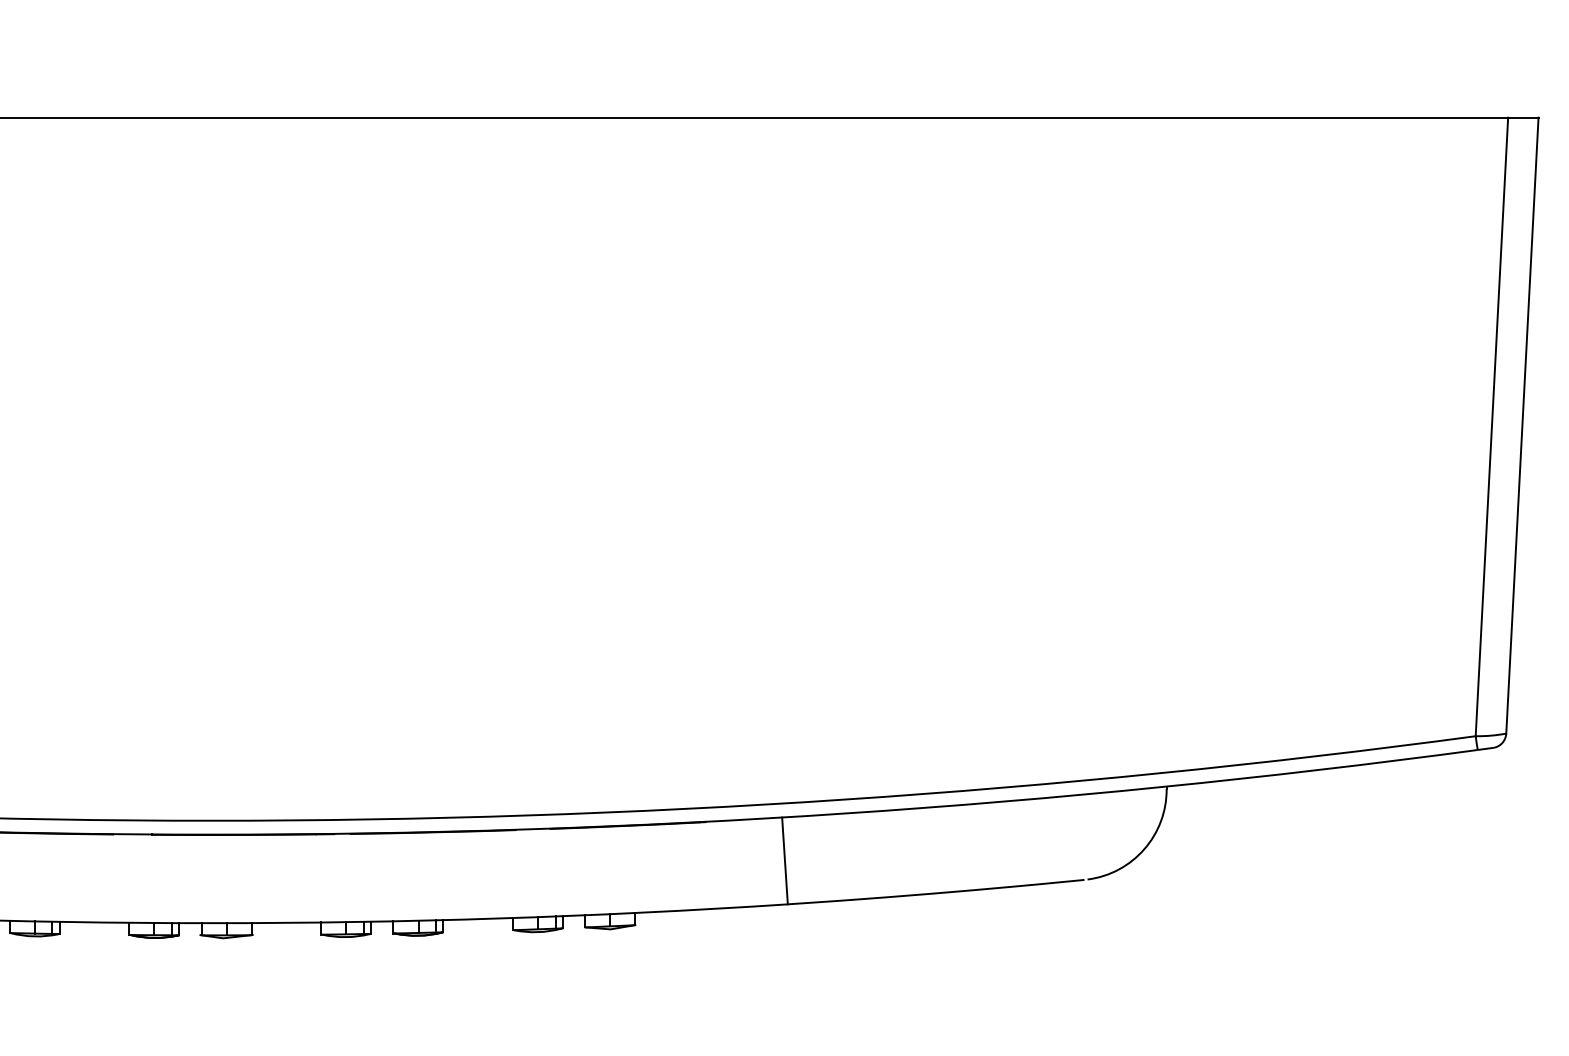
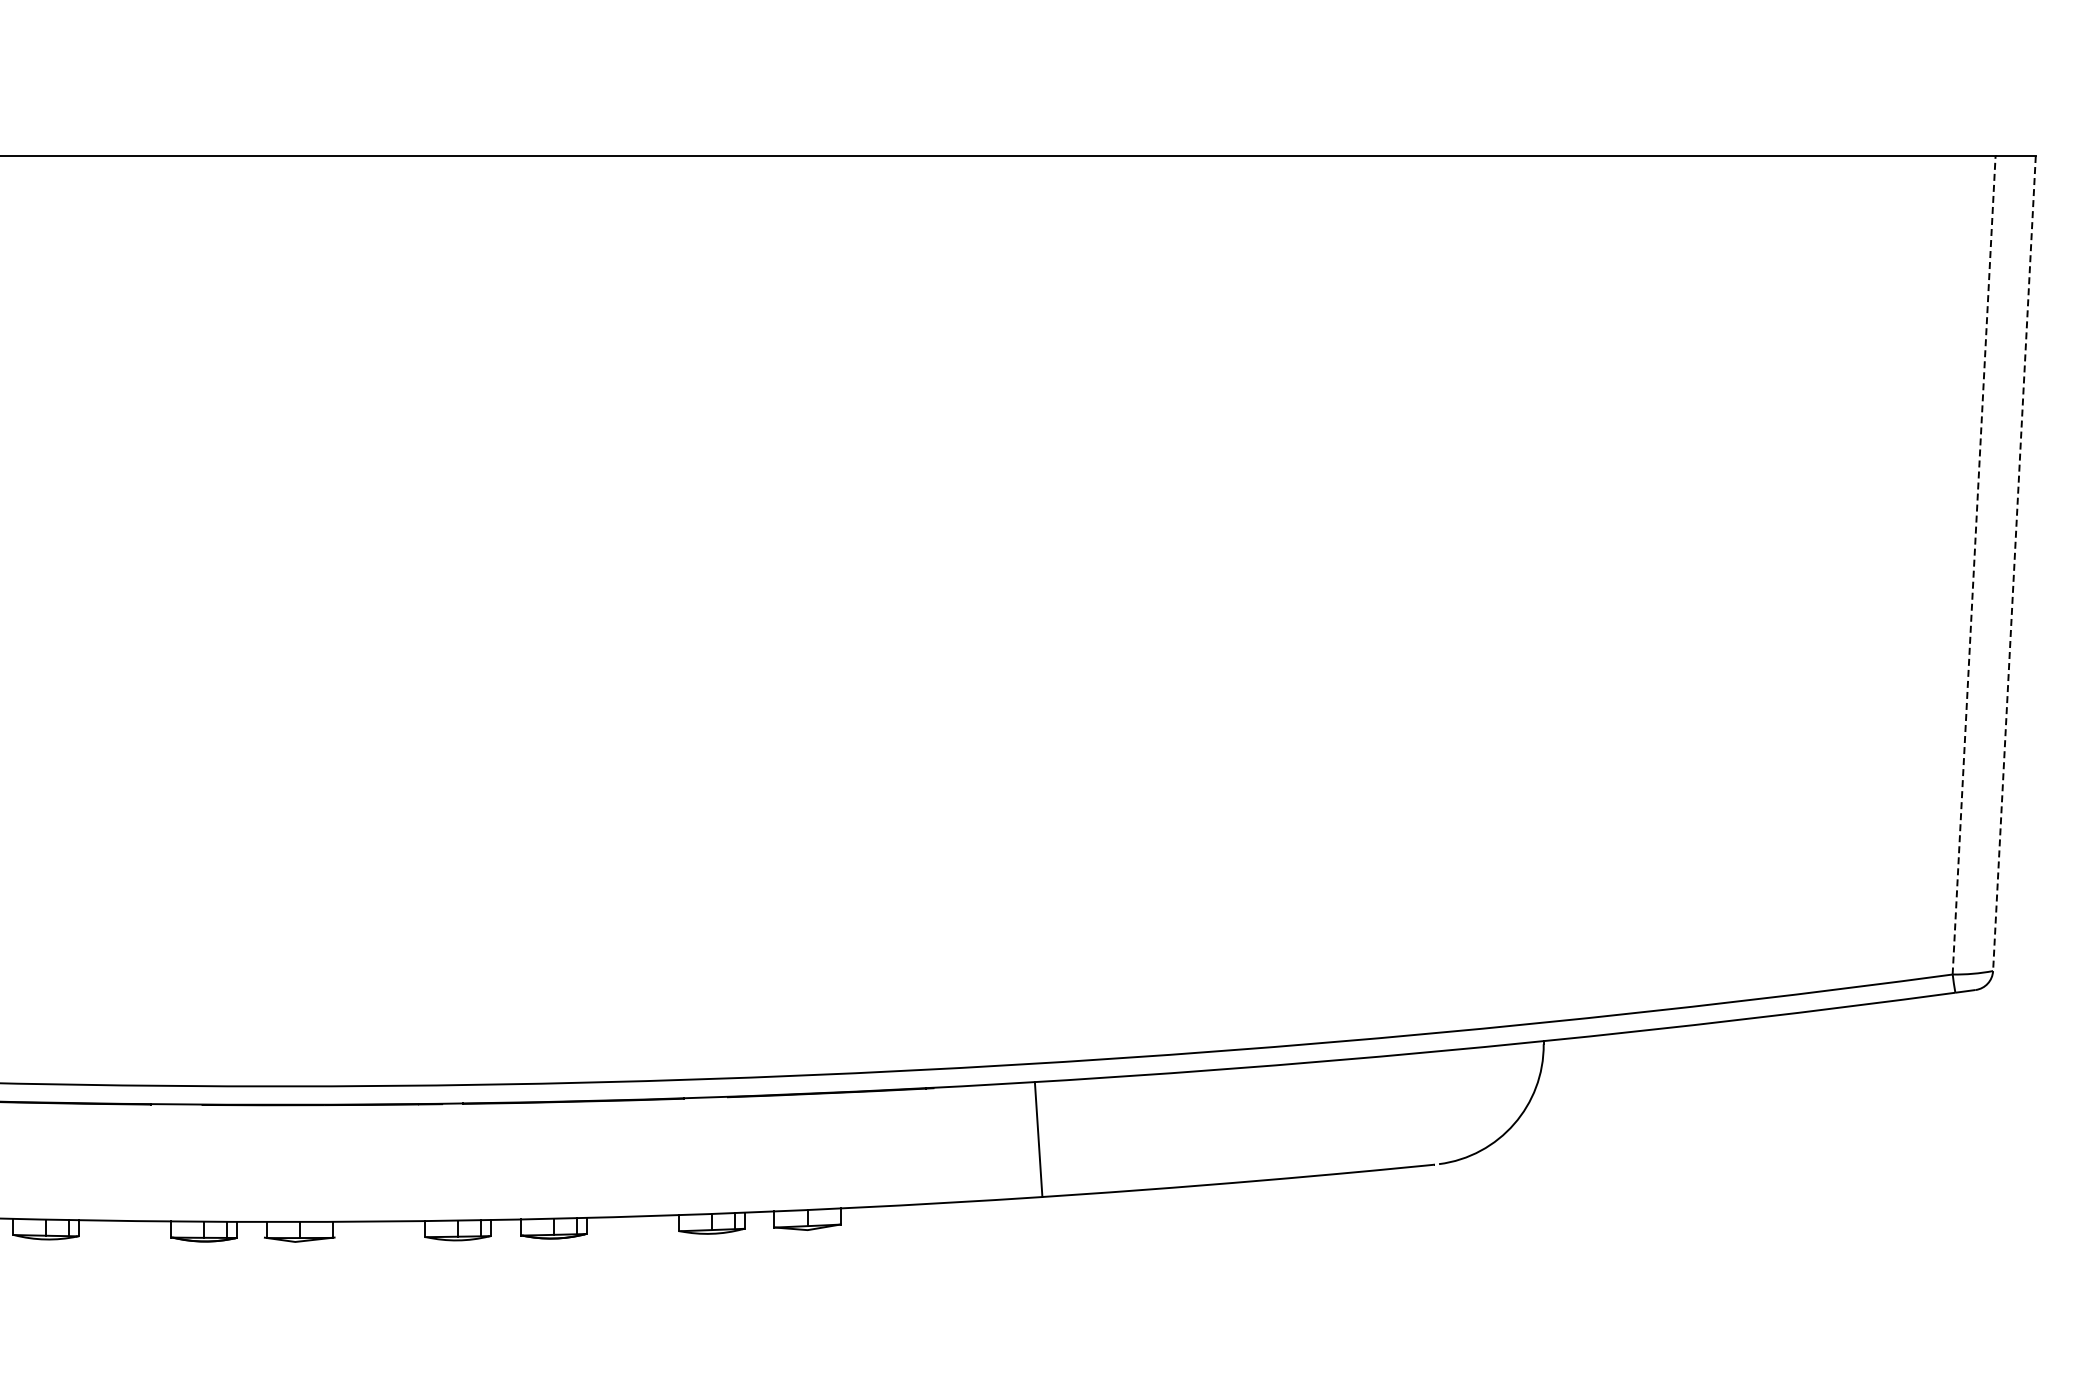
line: (1522, 426) -> (2014, 564), solid -> dashed
line: (1492, 427) -> (1974, 565), solid -> dashed

